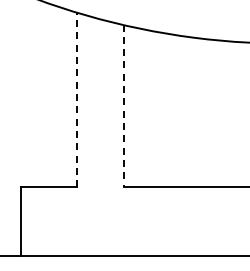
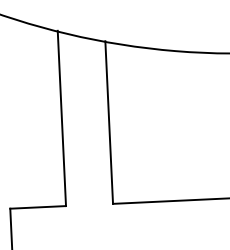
line: (76, 99) -> (61, 118), dashed -> solid
line: (123, 106) -> (108, 123), dashed -> solid

